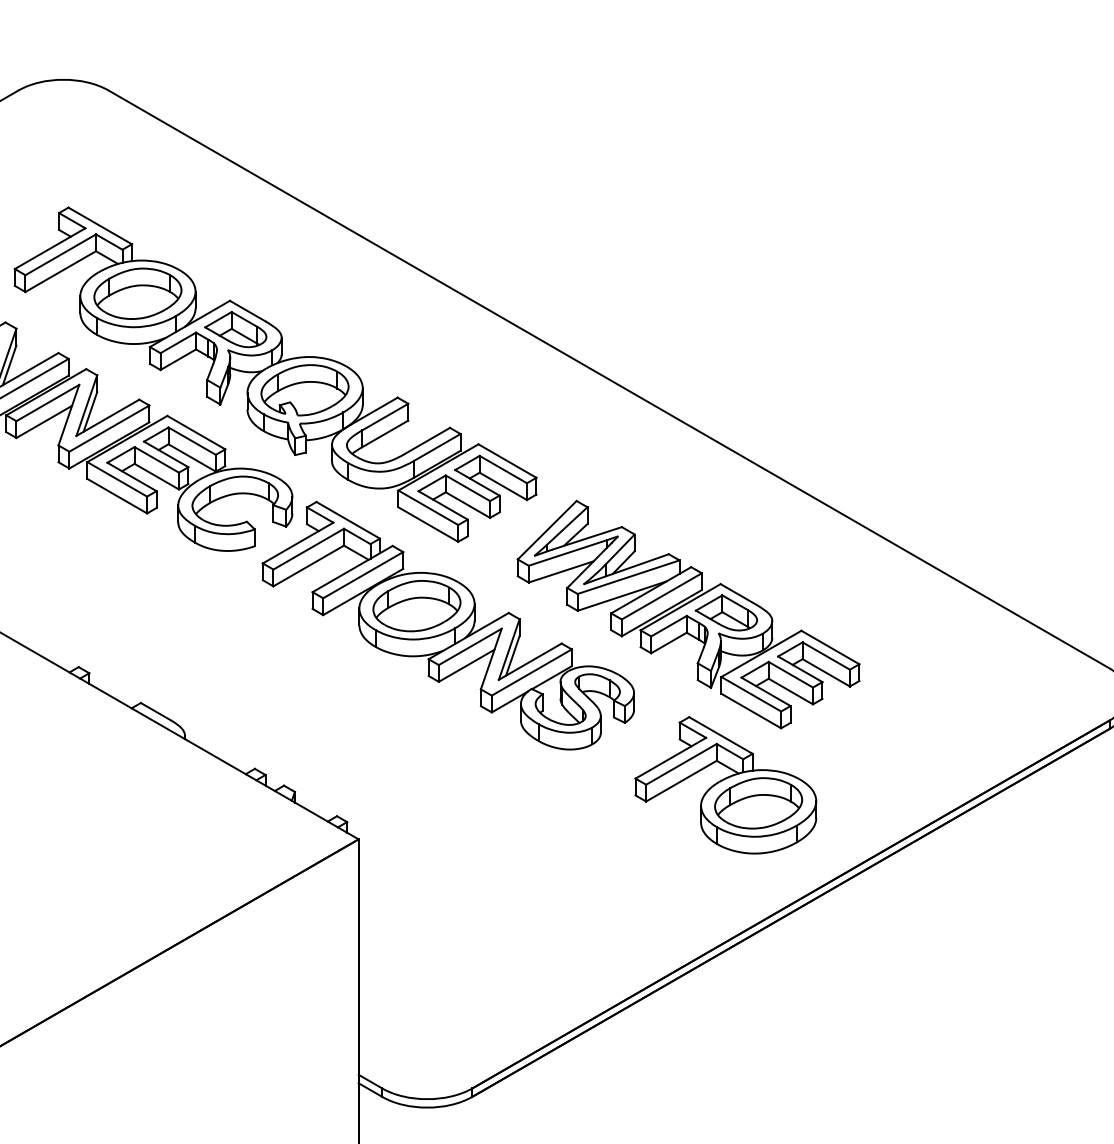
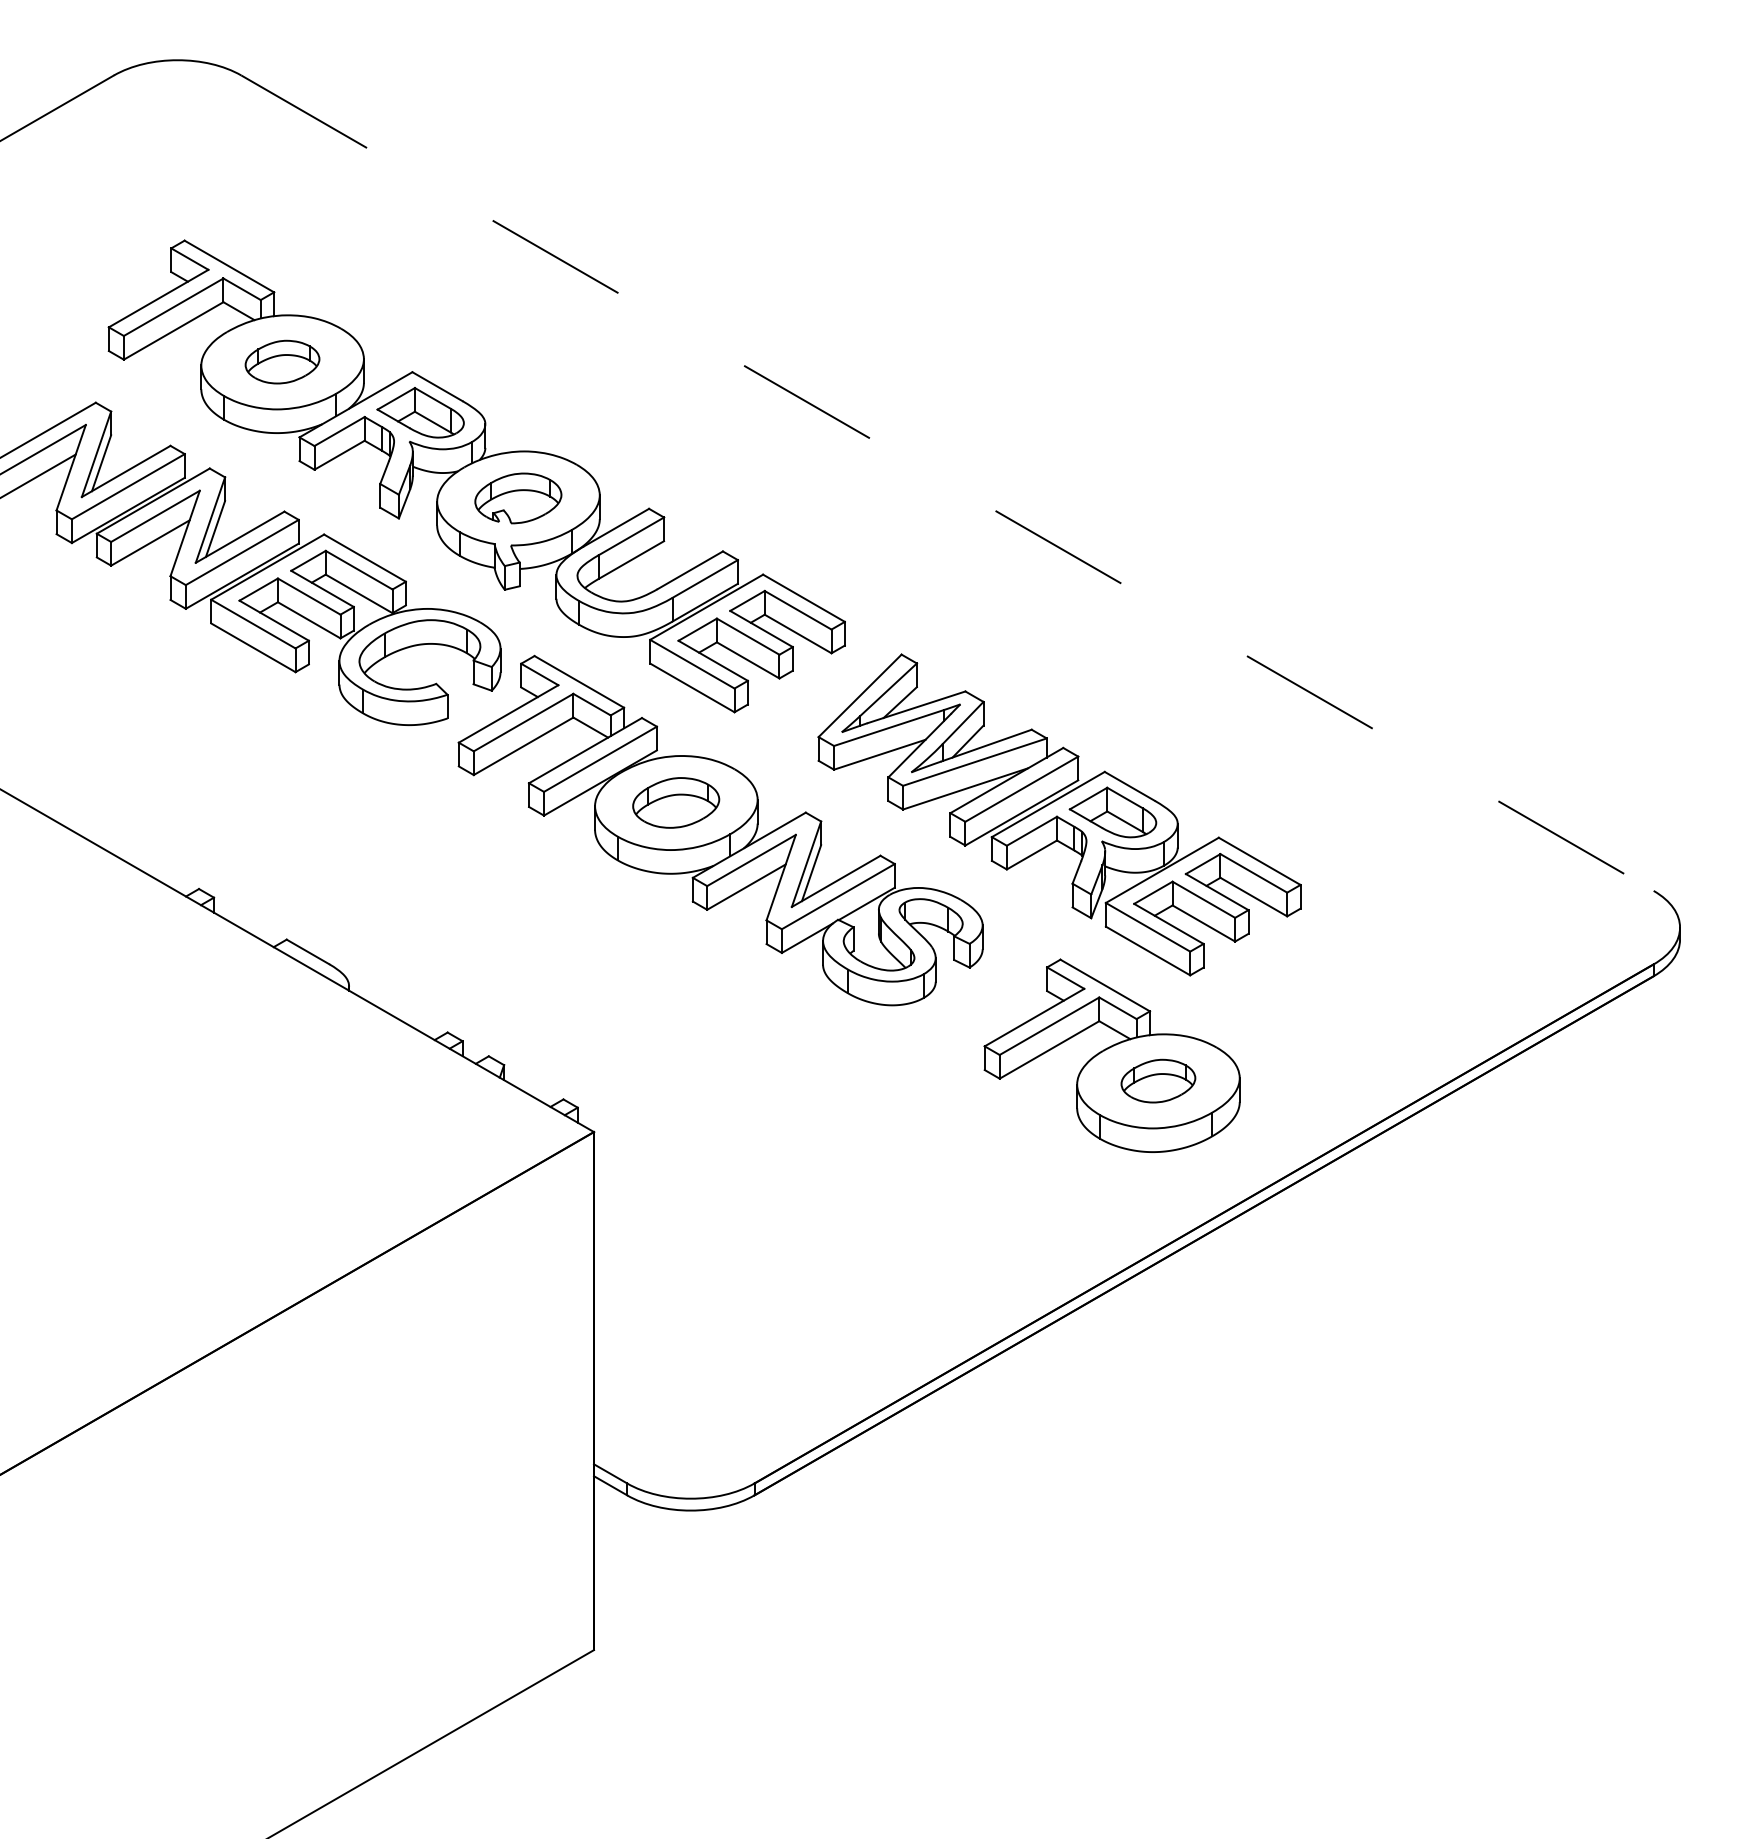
part: (137, 293) -> (282, 361), size x0.6
line: (609, 379) -> (947, 483), solid -> dashed
part: (305, 390) -> (518, 498), size x0.7
part: (416, 605) -> (675, 802), size x0.7
part: (758, 802) -> (1158, 1080), size x0.6

